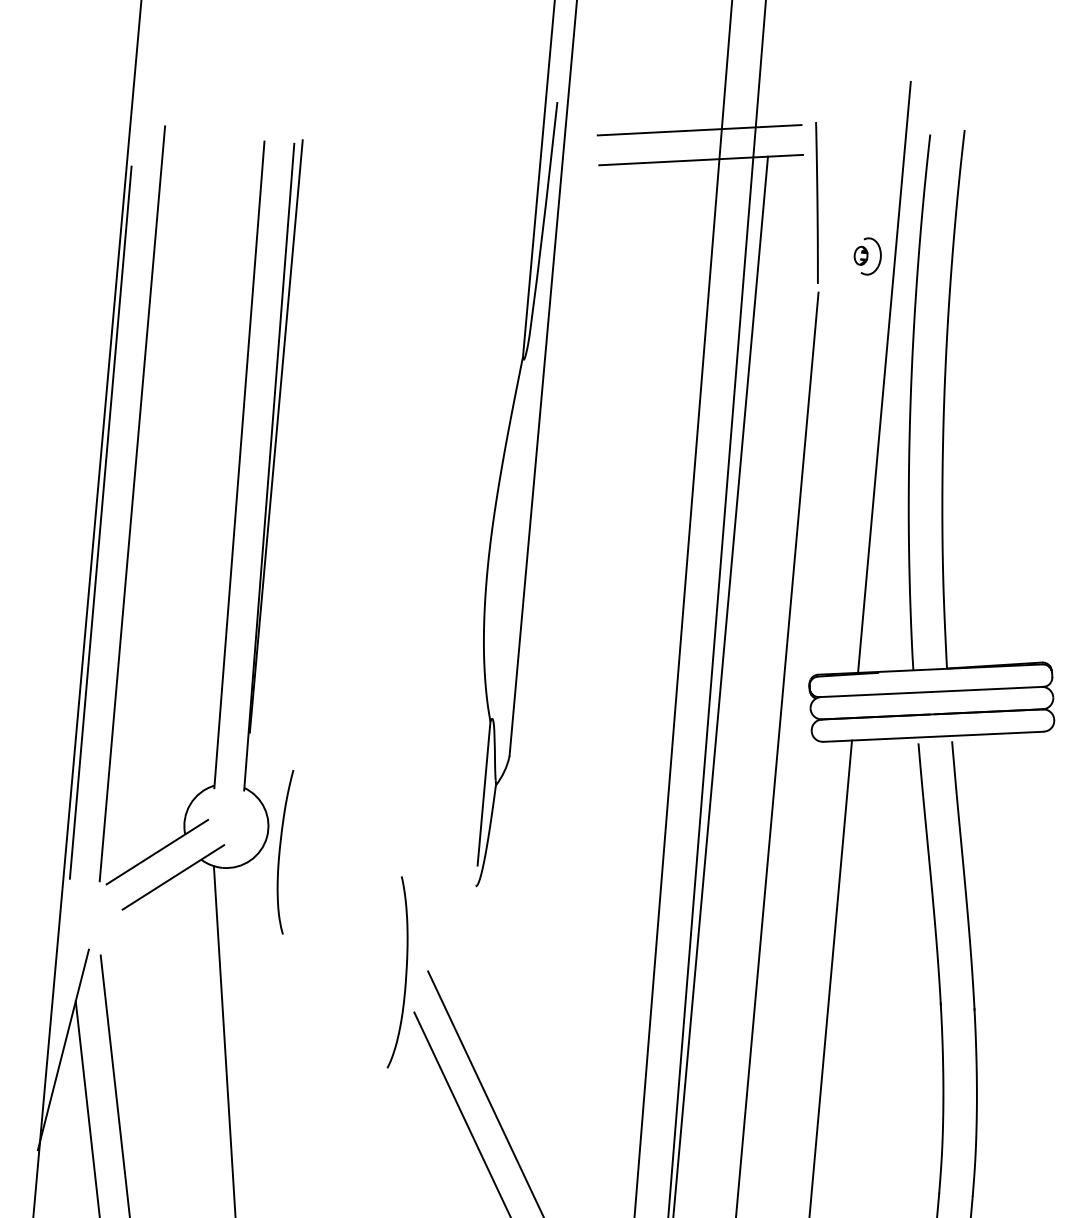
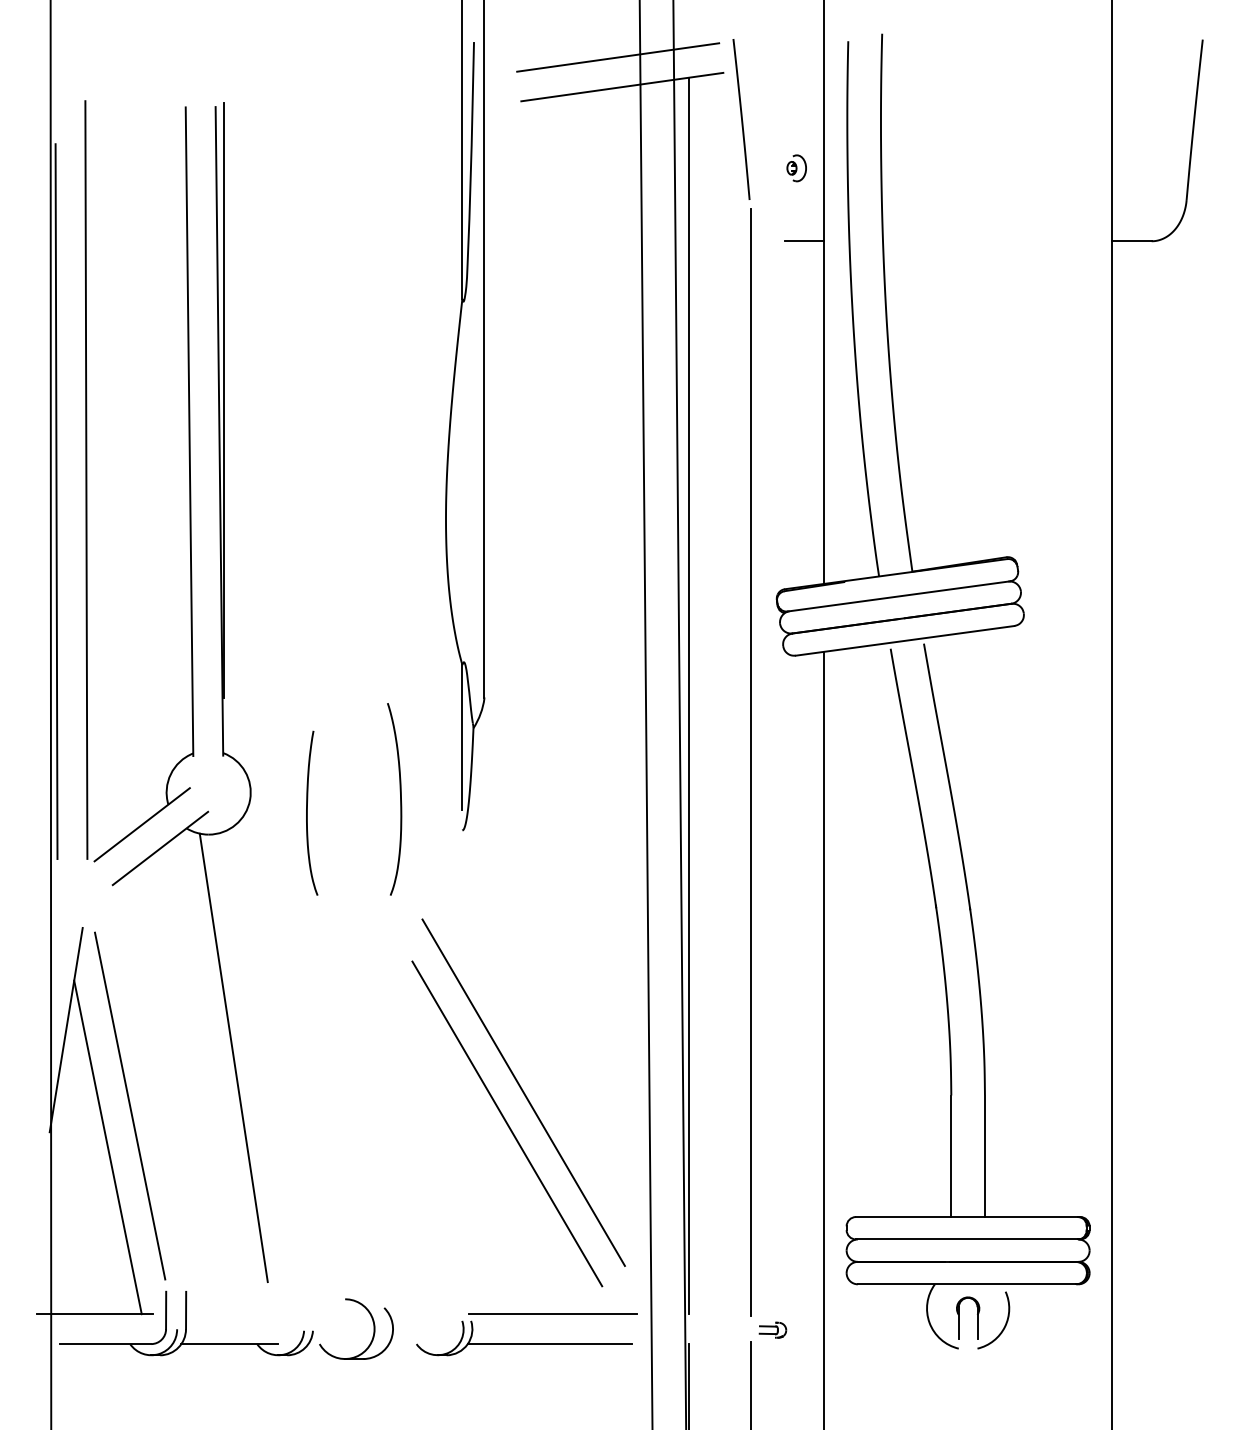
part: (867, 256) -> (796, 168), size x0.71
line: (868, 330) -> (804, 241), added
curve: (280, 850) -> (307, 812), moved
curve: (405, 973) -> (400, 799), moved

